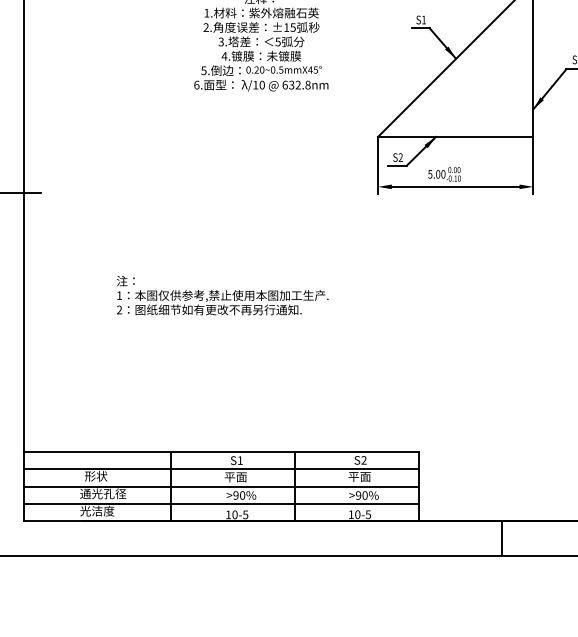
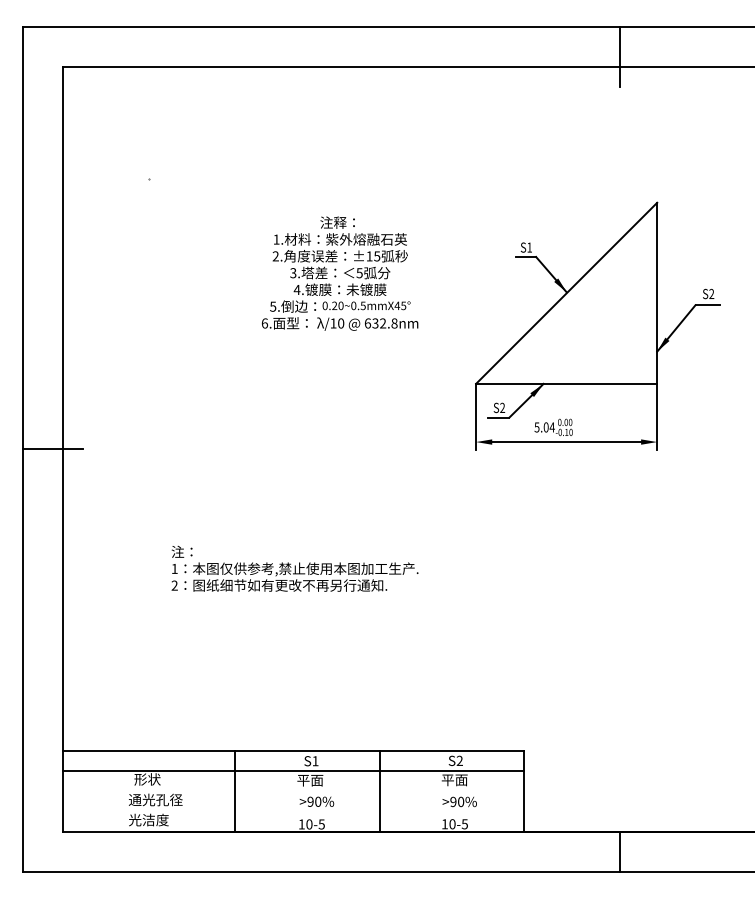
text: (442, 174) -> (551, 427), 5.00 -> 5.04
line: (221, 486) -> (293, 791), removed
line: (221, 503) -> (293, 811), removed

